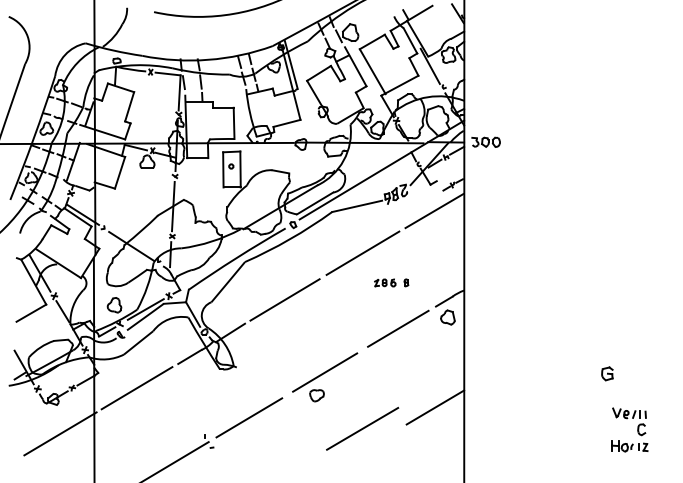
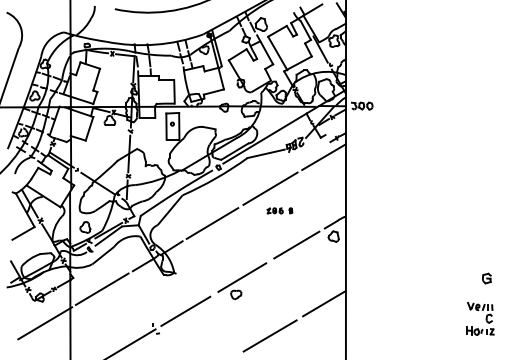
part: (391, 282) -> (279, 210), moved
part: (607, 373) -> (486, 278), moved
line: (362, 428) -> (270, 335), moved
part: (637, 429) -> (486, 318), moved

